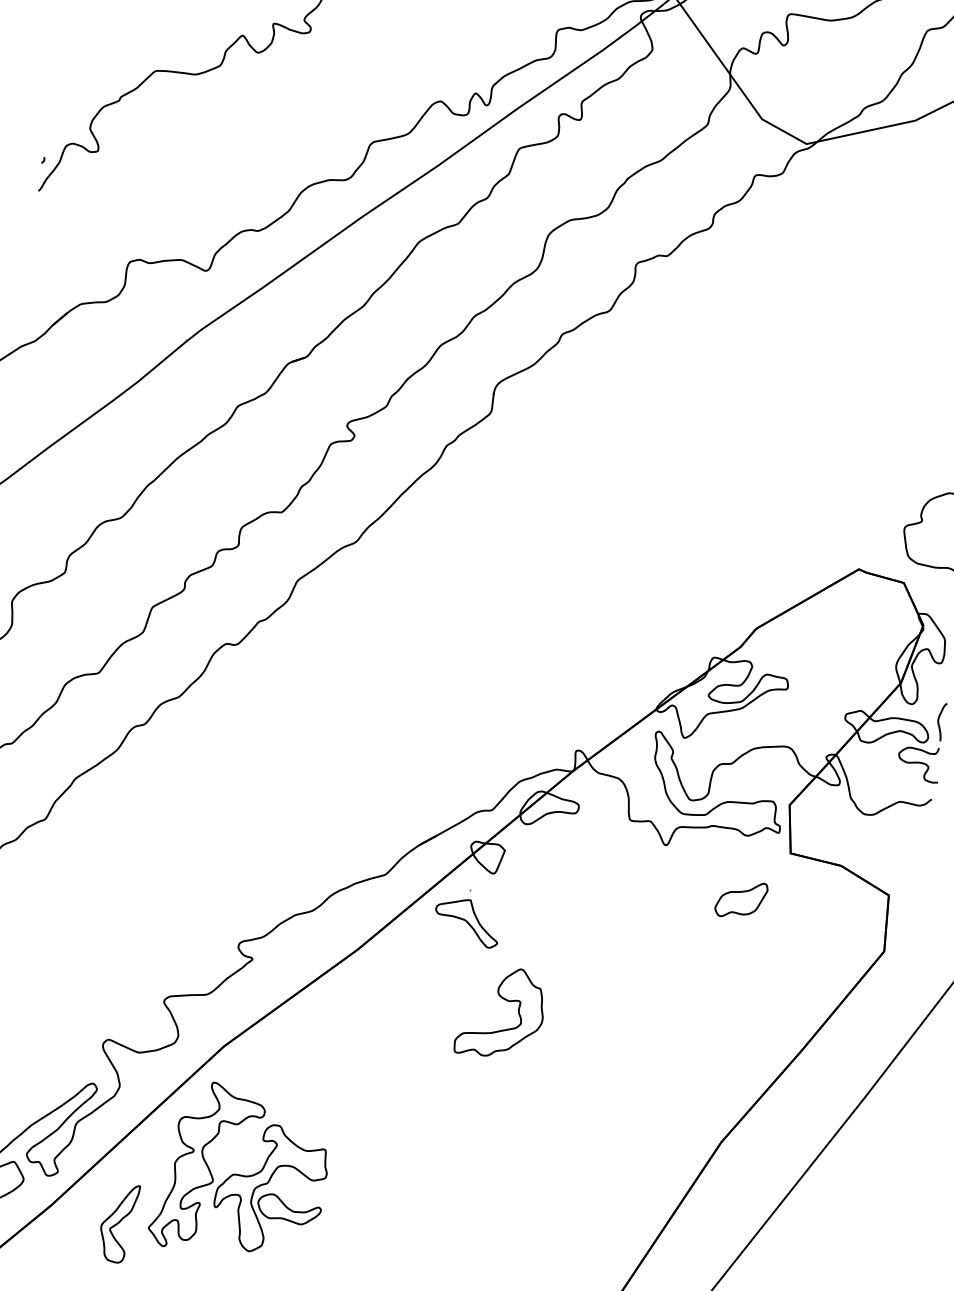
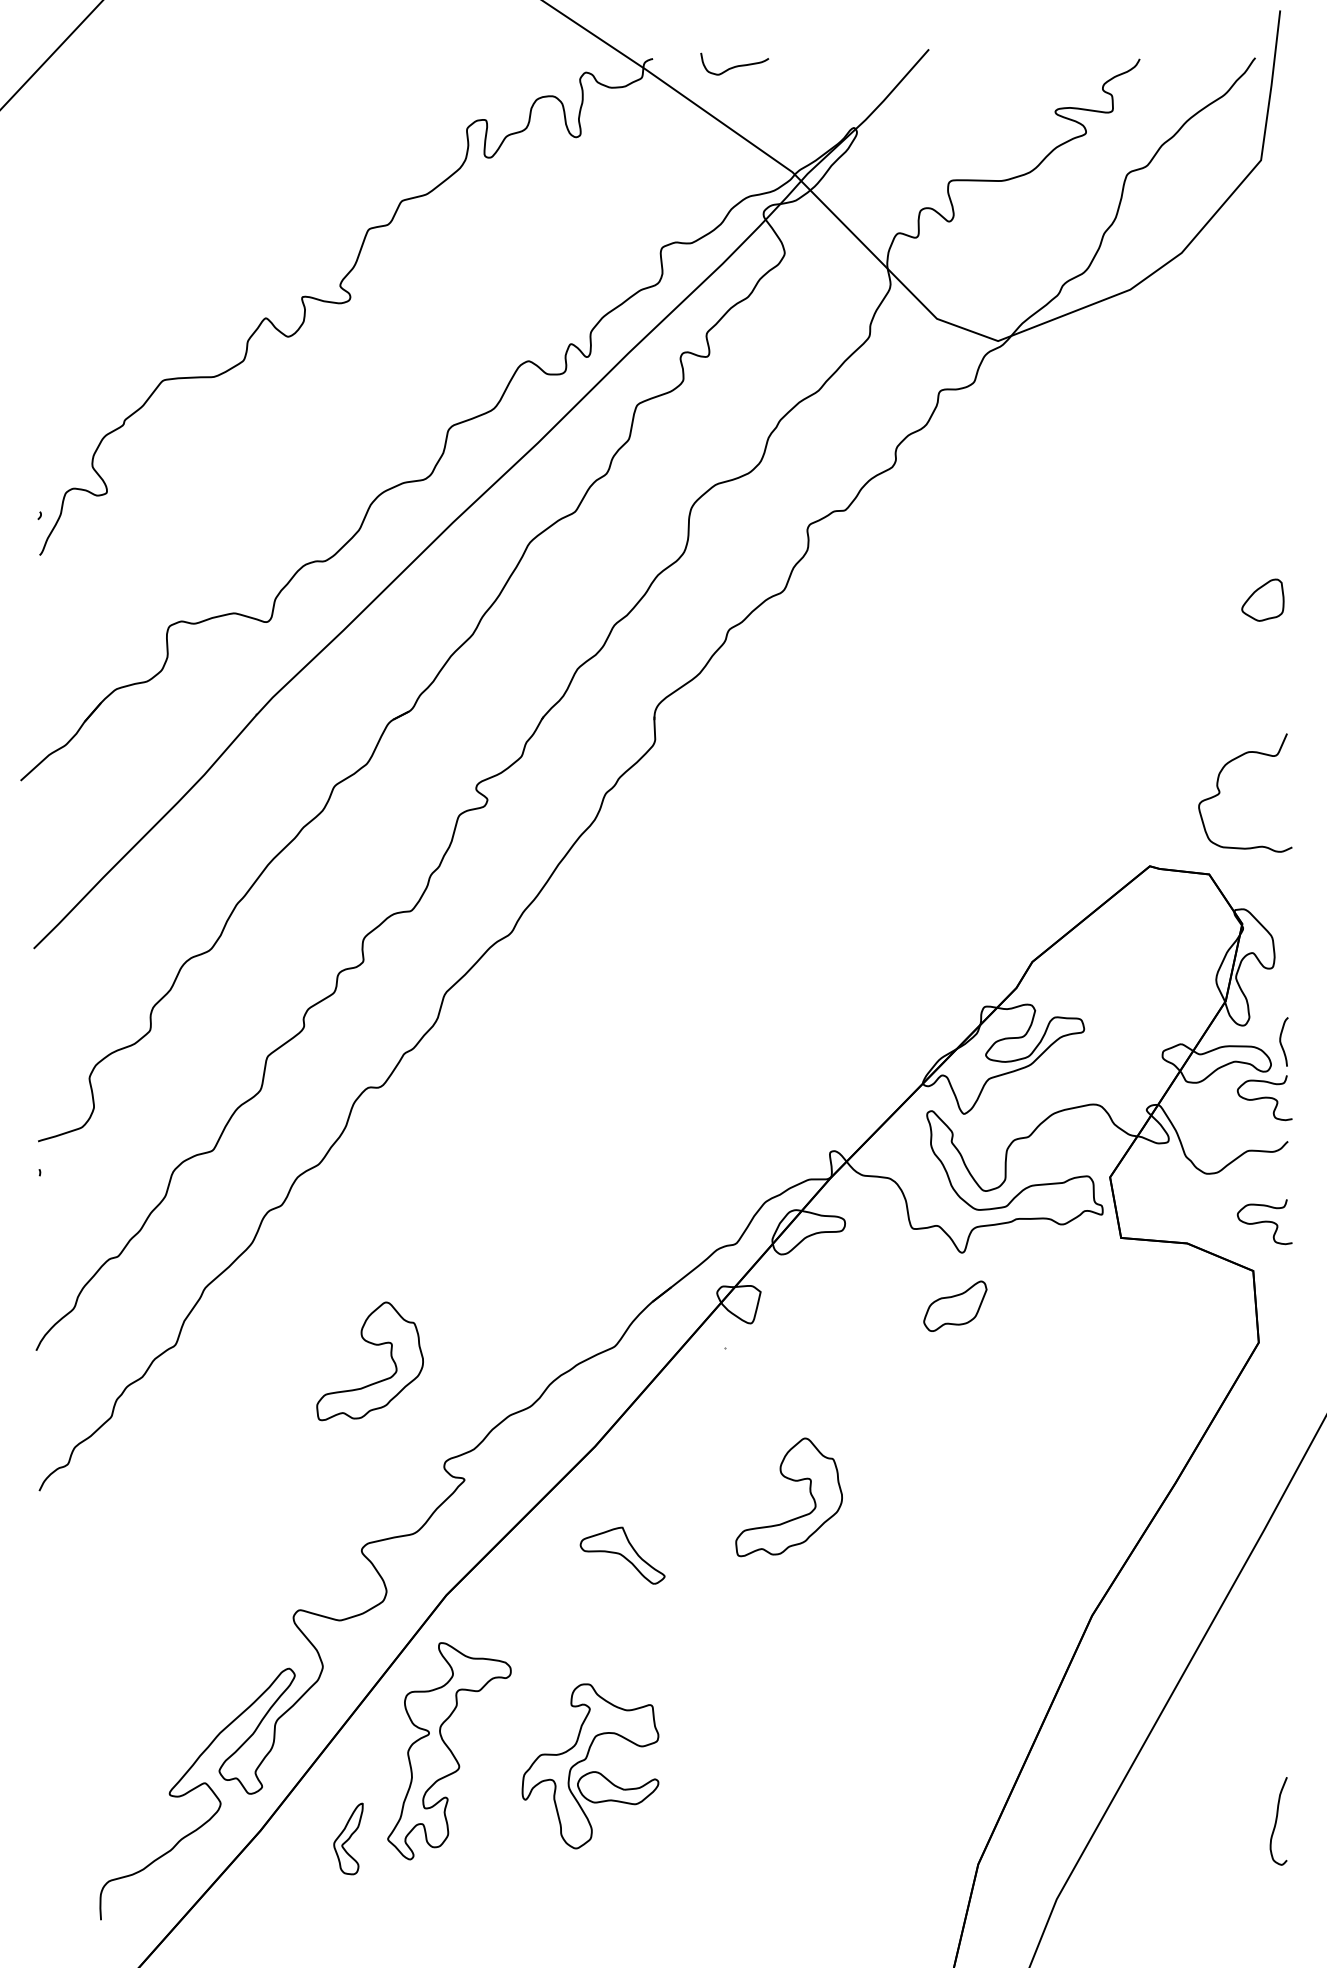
part: (199, 844) -> (374, 1345), added
curve: (903, 859) -> (1264, 1222), added
part: (741, 899) -> (955, 1305), moved
part: (467, 921) -> (622, 1555), moved
part: (270, 1189) -> (590, 1766), moved
part: (118, 1222) -> (348, 1838), size x0.7

